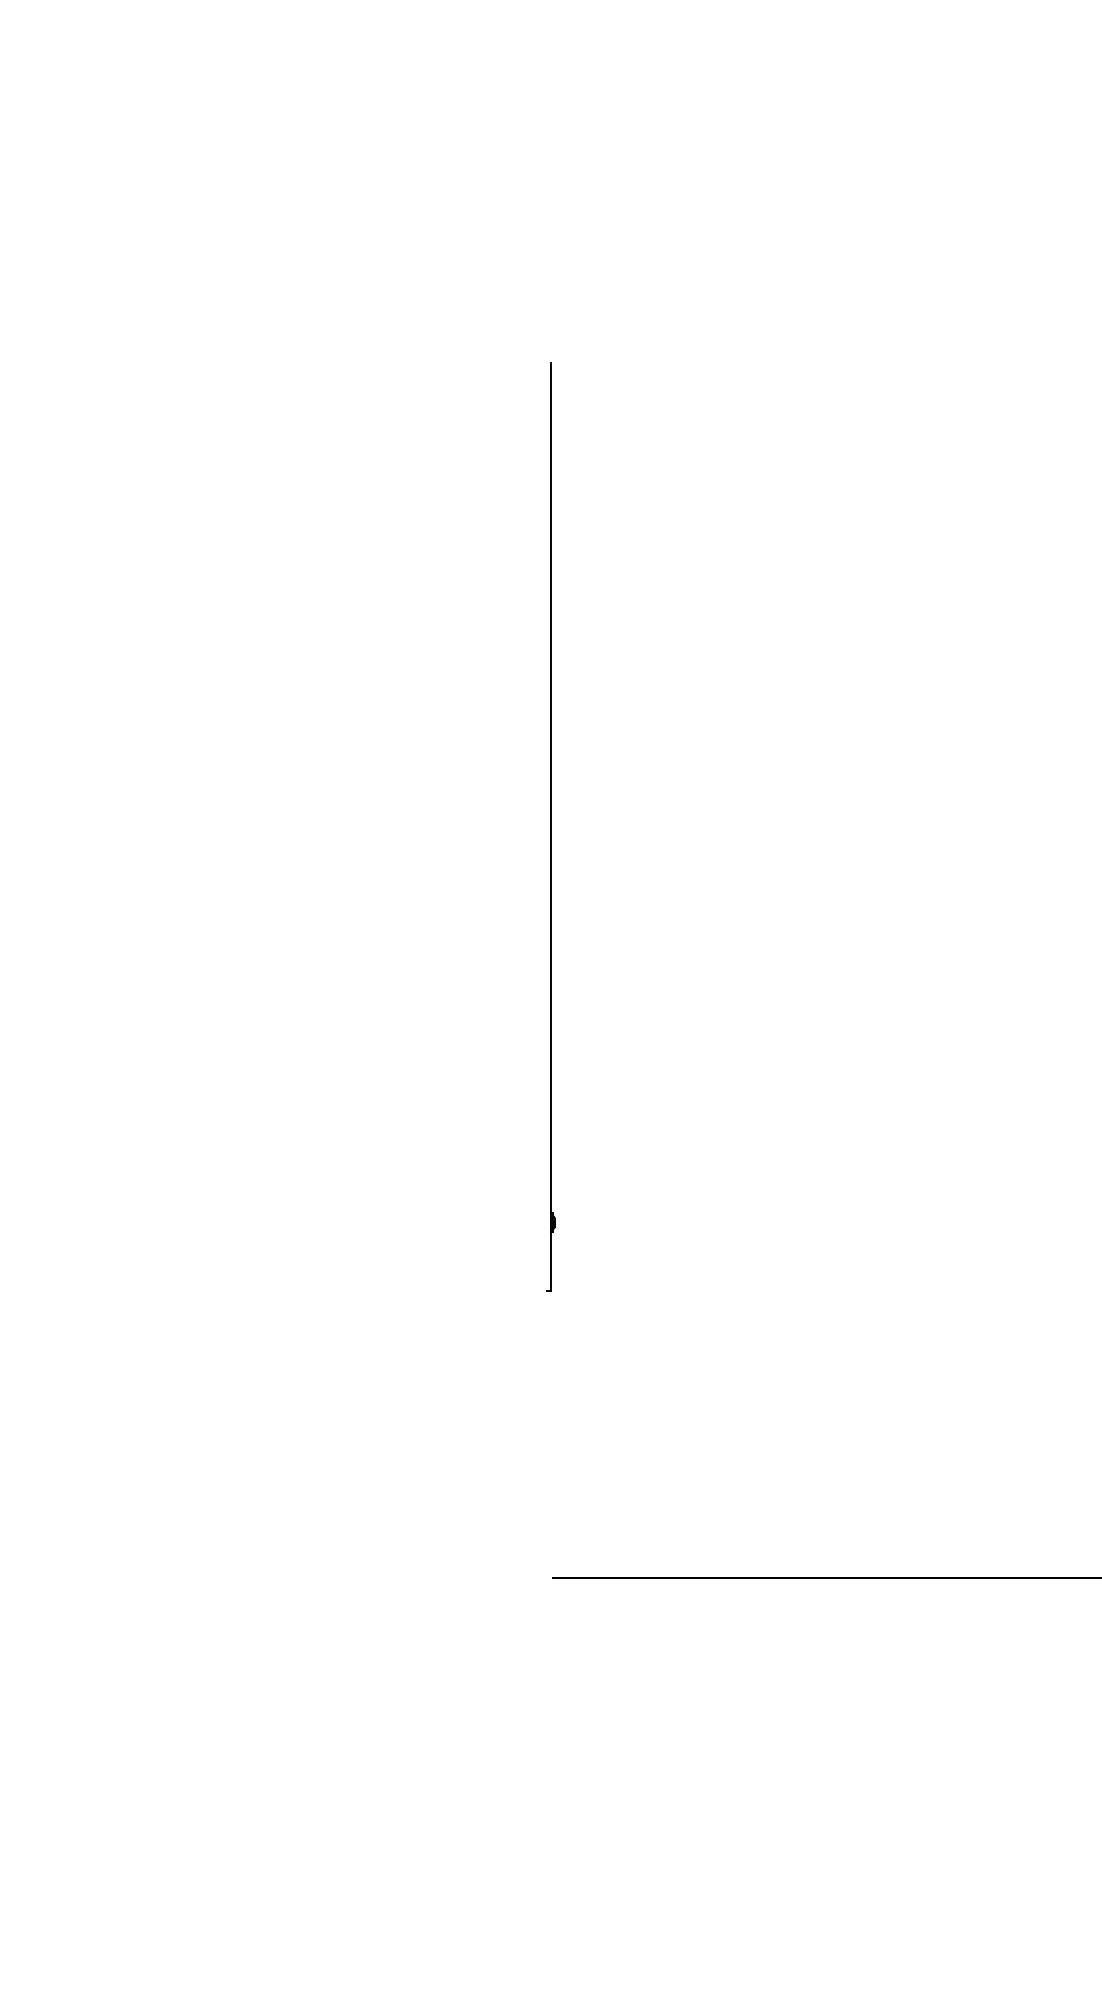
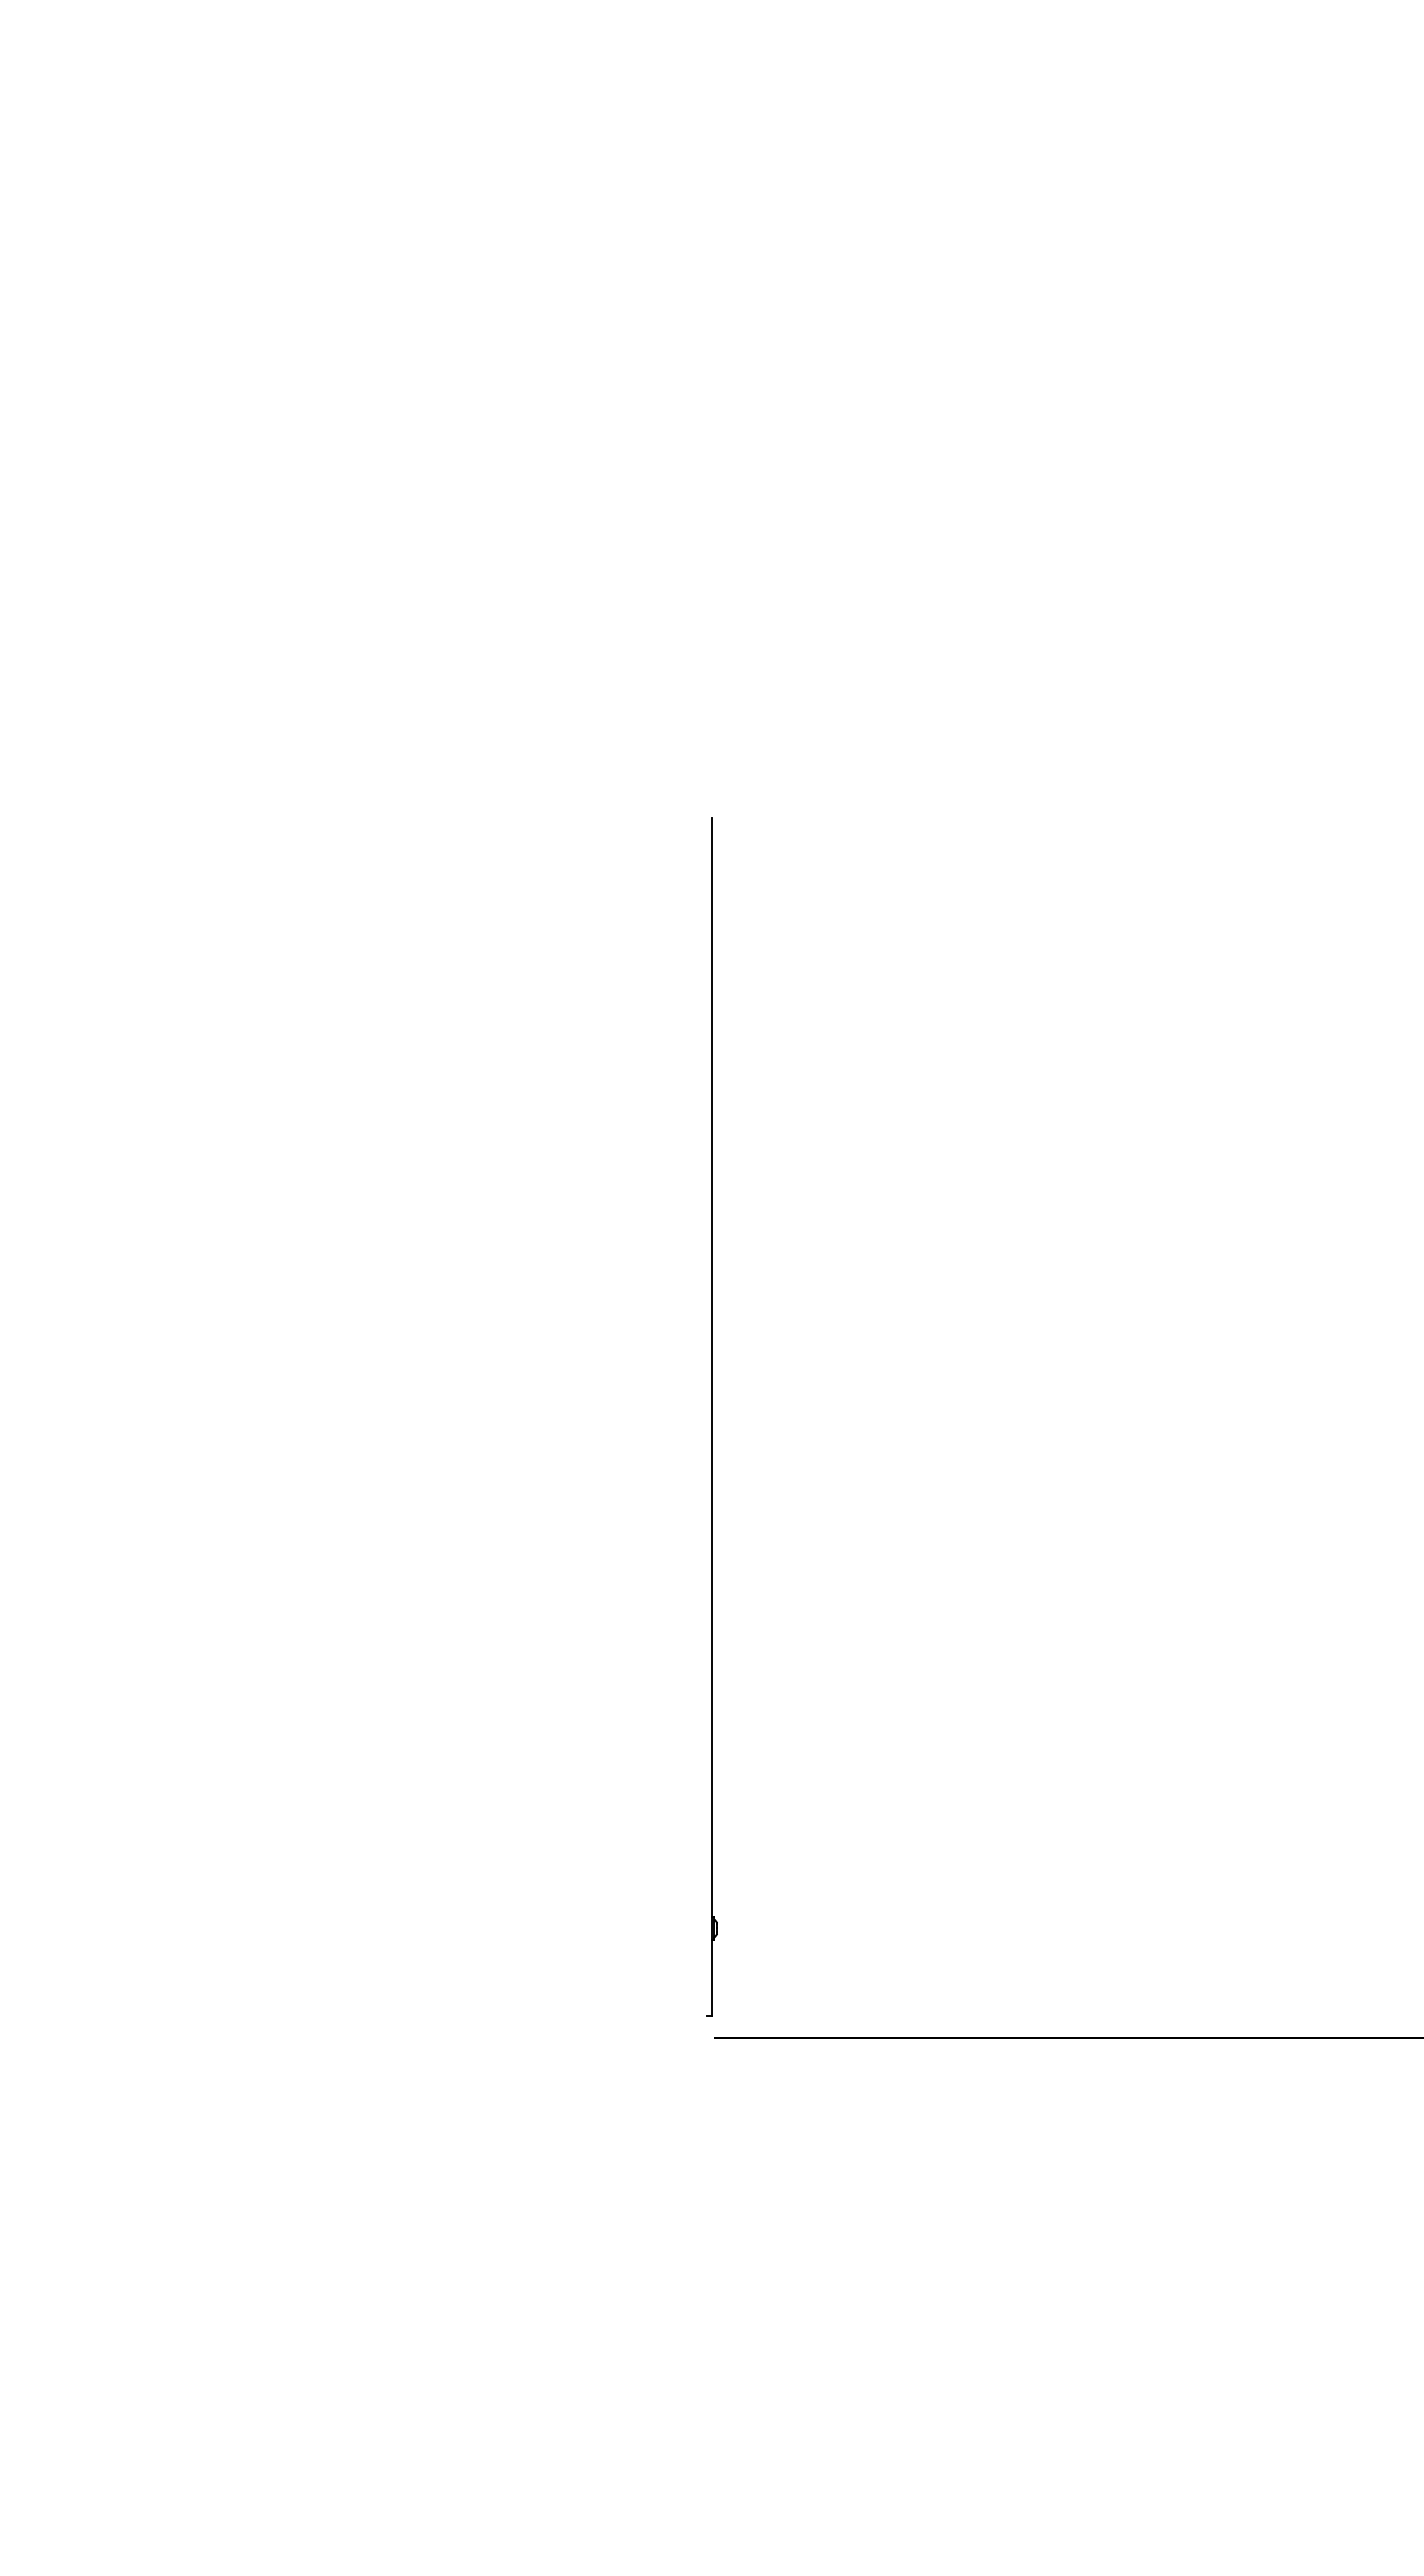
part: (550, 826) -> (711, 1416), moved

